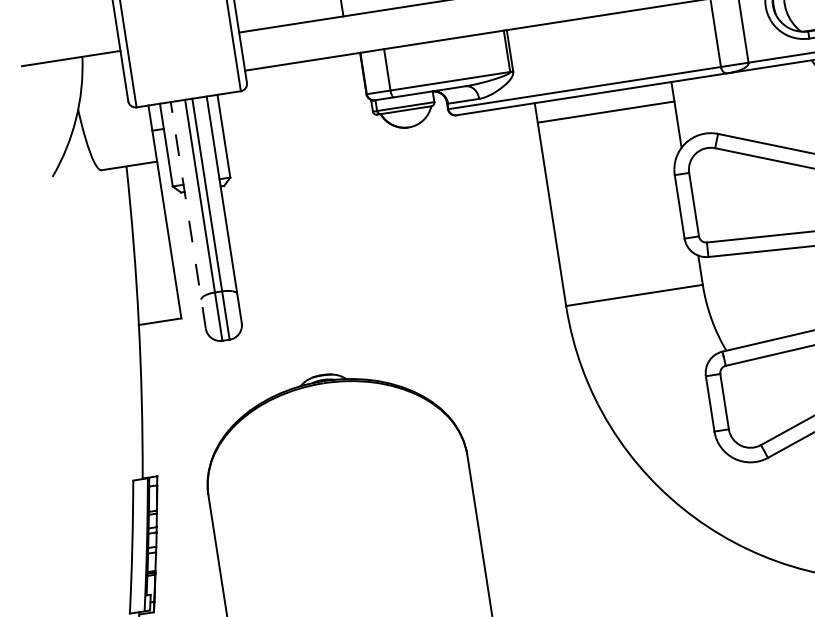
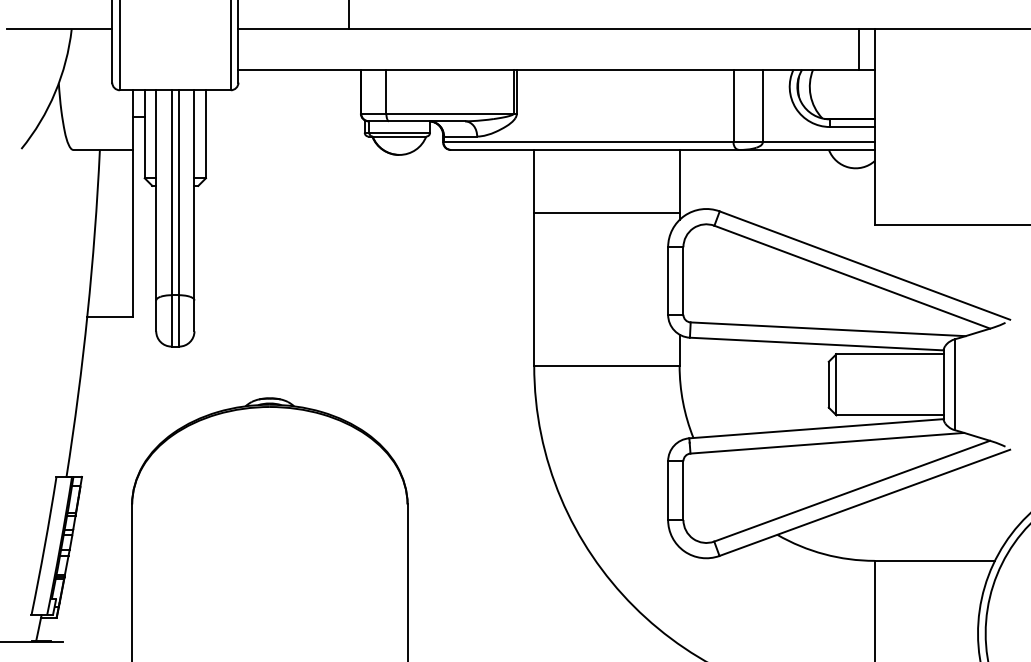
line: (605, 111) -> (606, 212), moved
line: (188, 215) -> (156, 210), dashed -> solid

